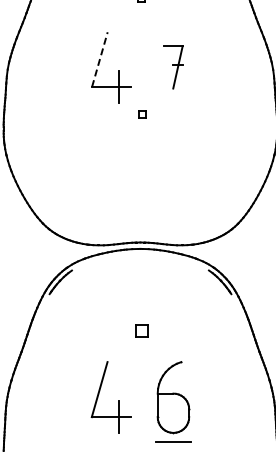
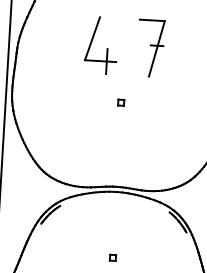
line: (100, 59) -> (93, 38), dashed -> solid
part: (173, 67) -> (150, 48), size x1.67
part: (142, 114) -> (121, 102), moved
part: (141, 331) -> (112, 257), size x0.62

